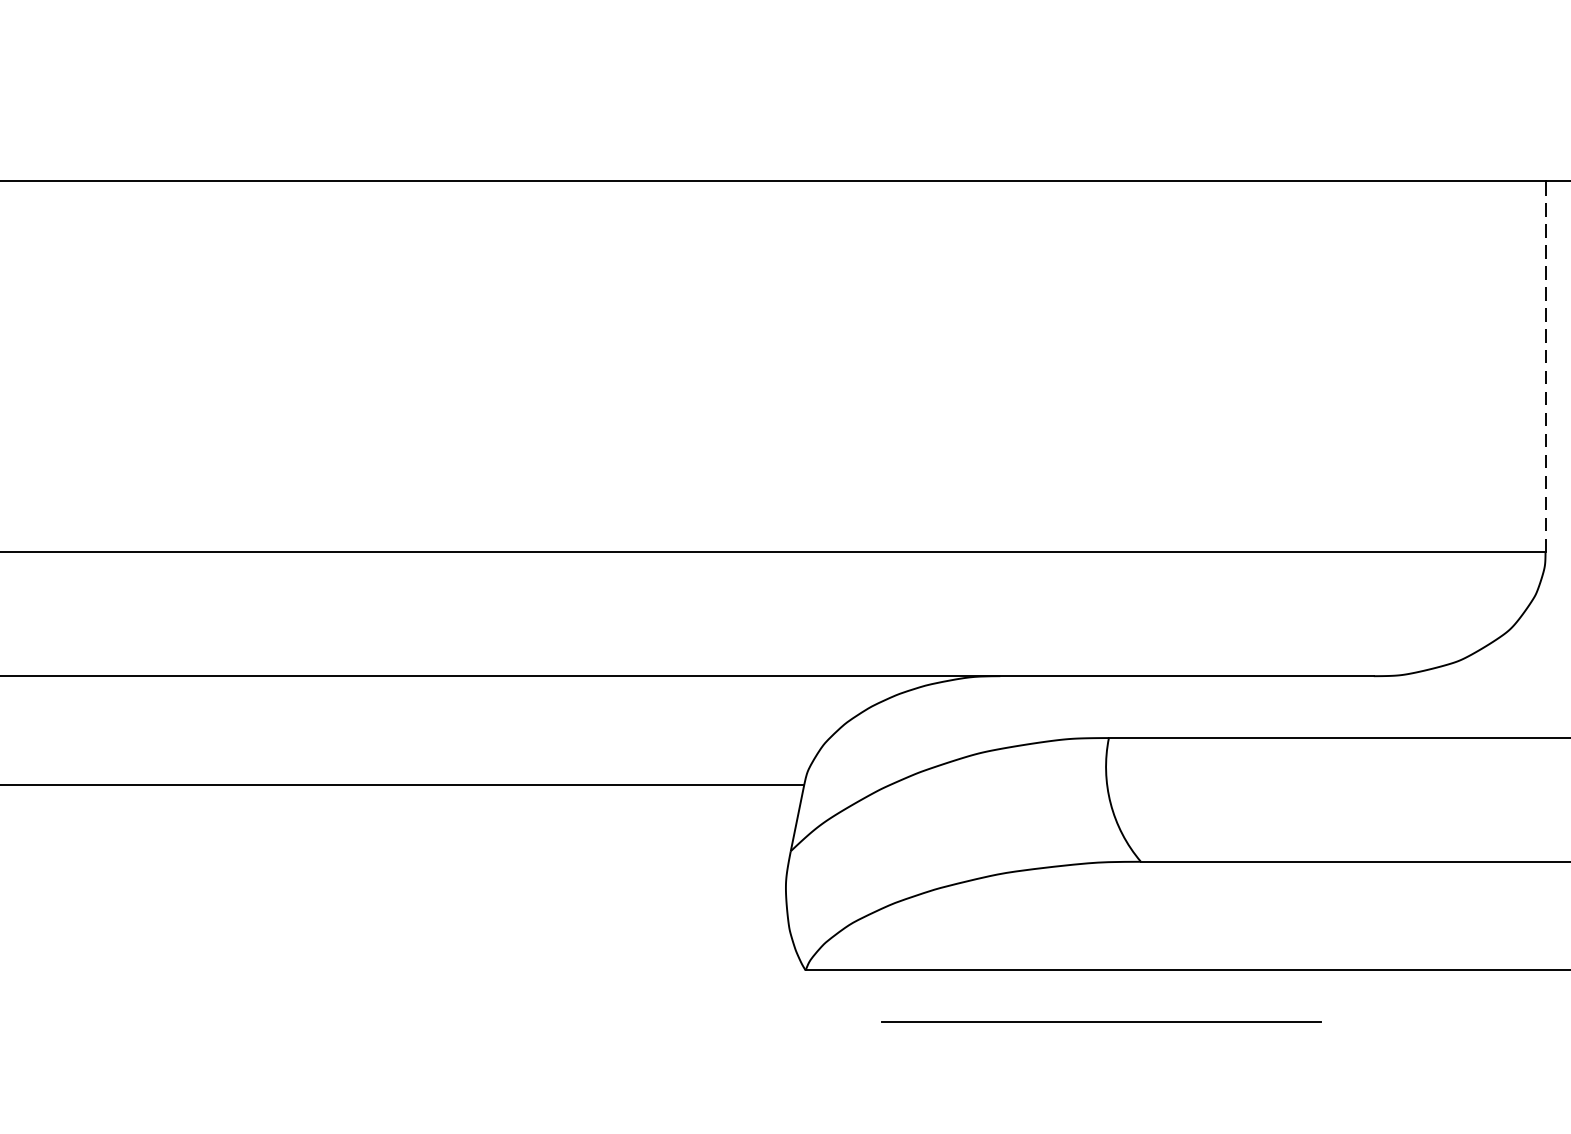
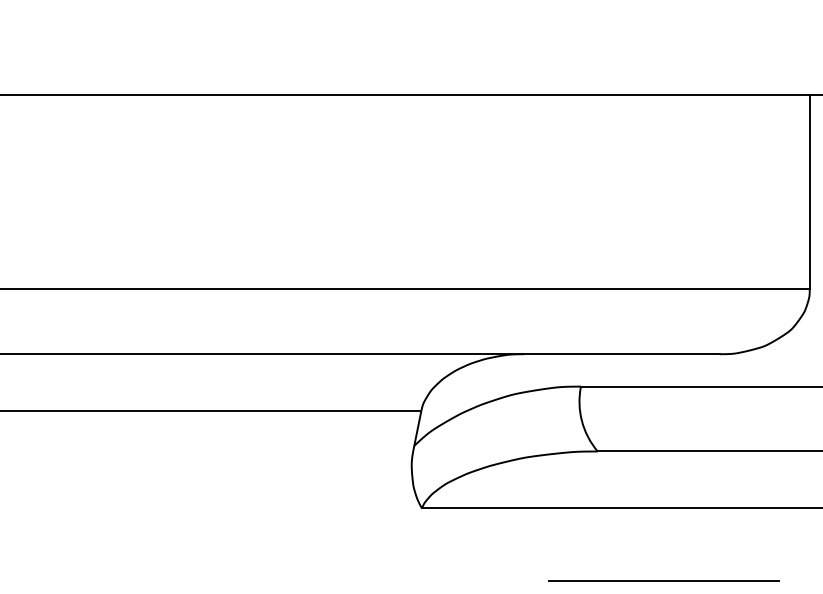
line: (1545, 365) -> (809, 191), dashed -> solid
line: (1100, 1020) -> (663, 580), moved

